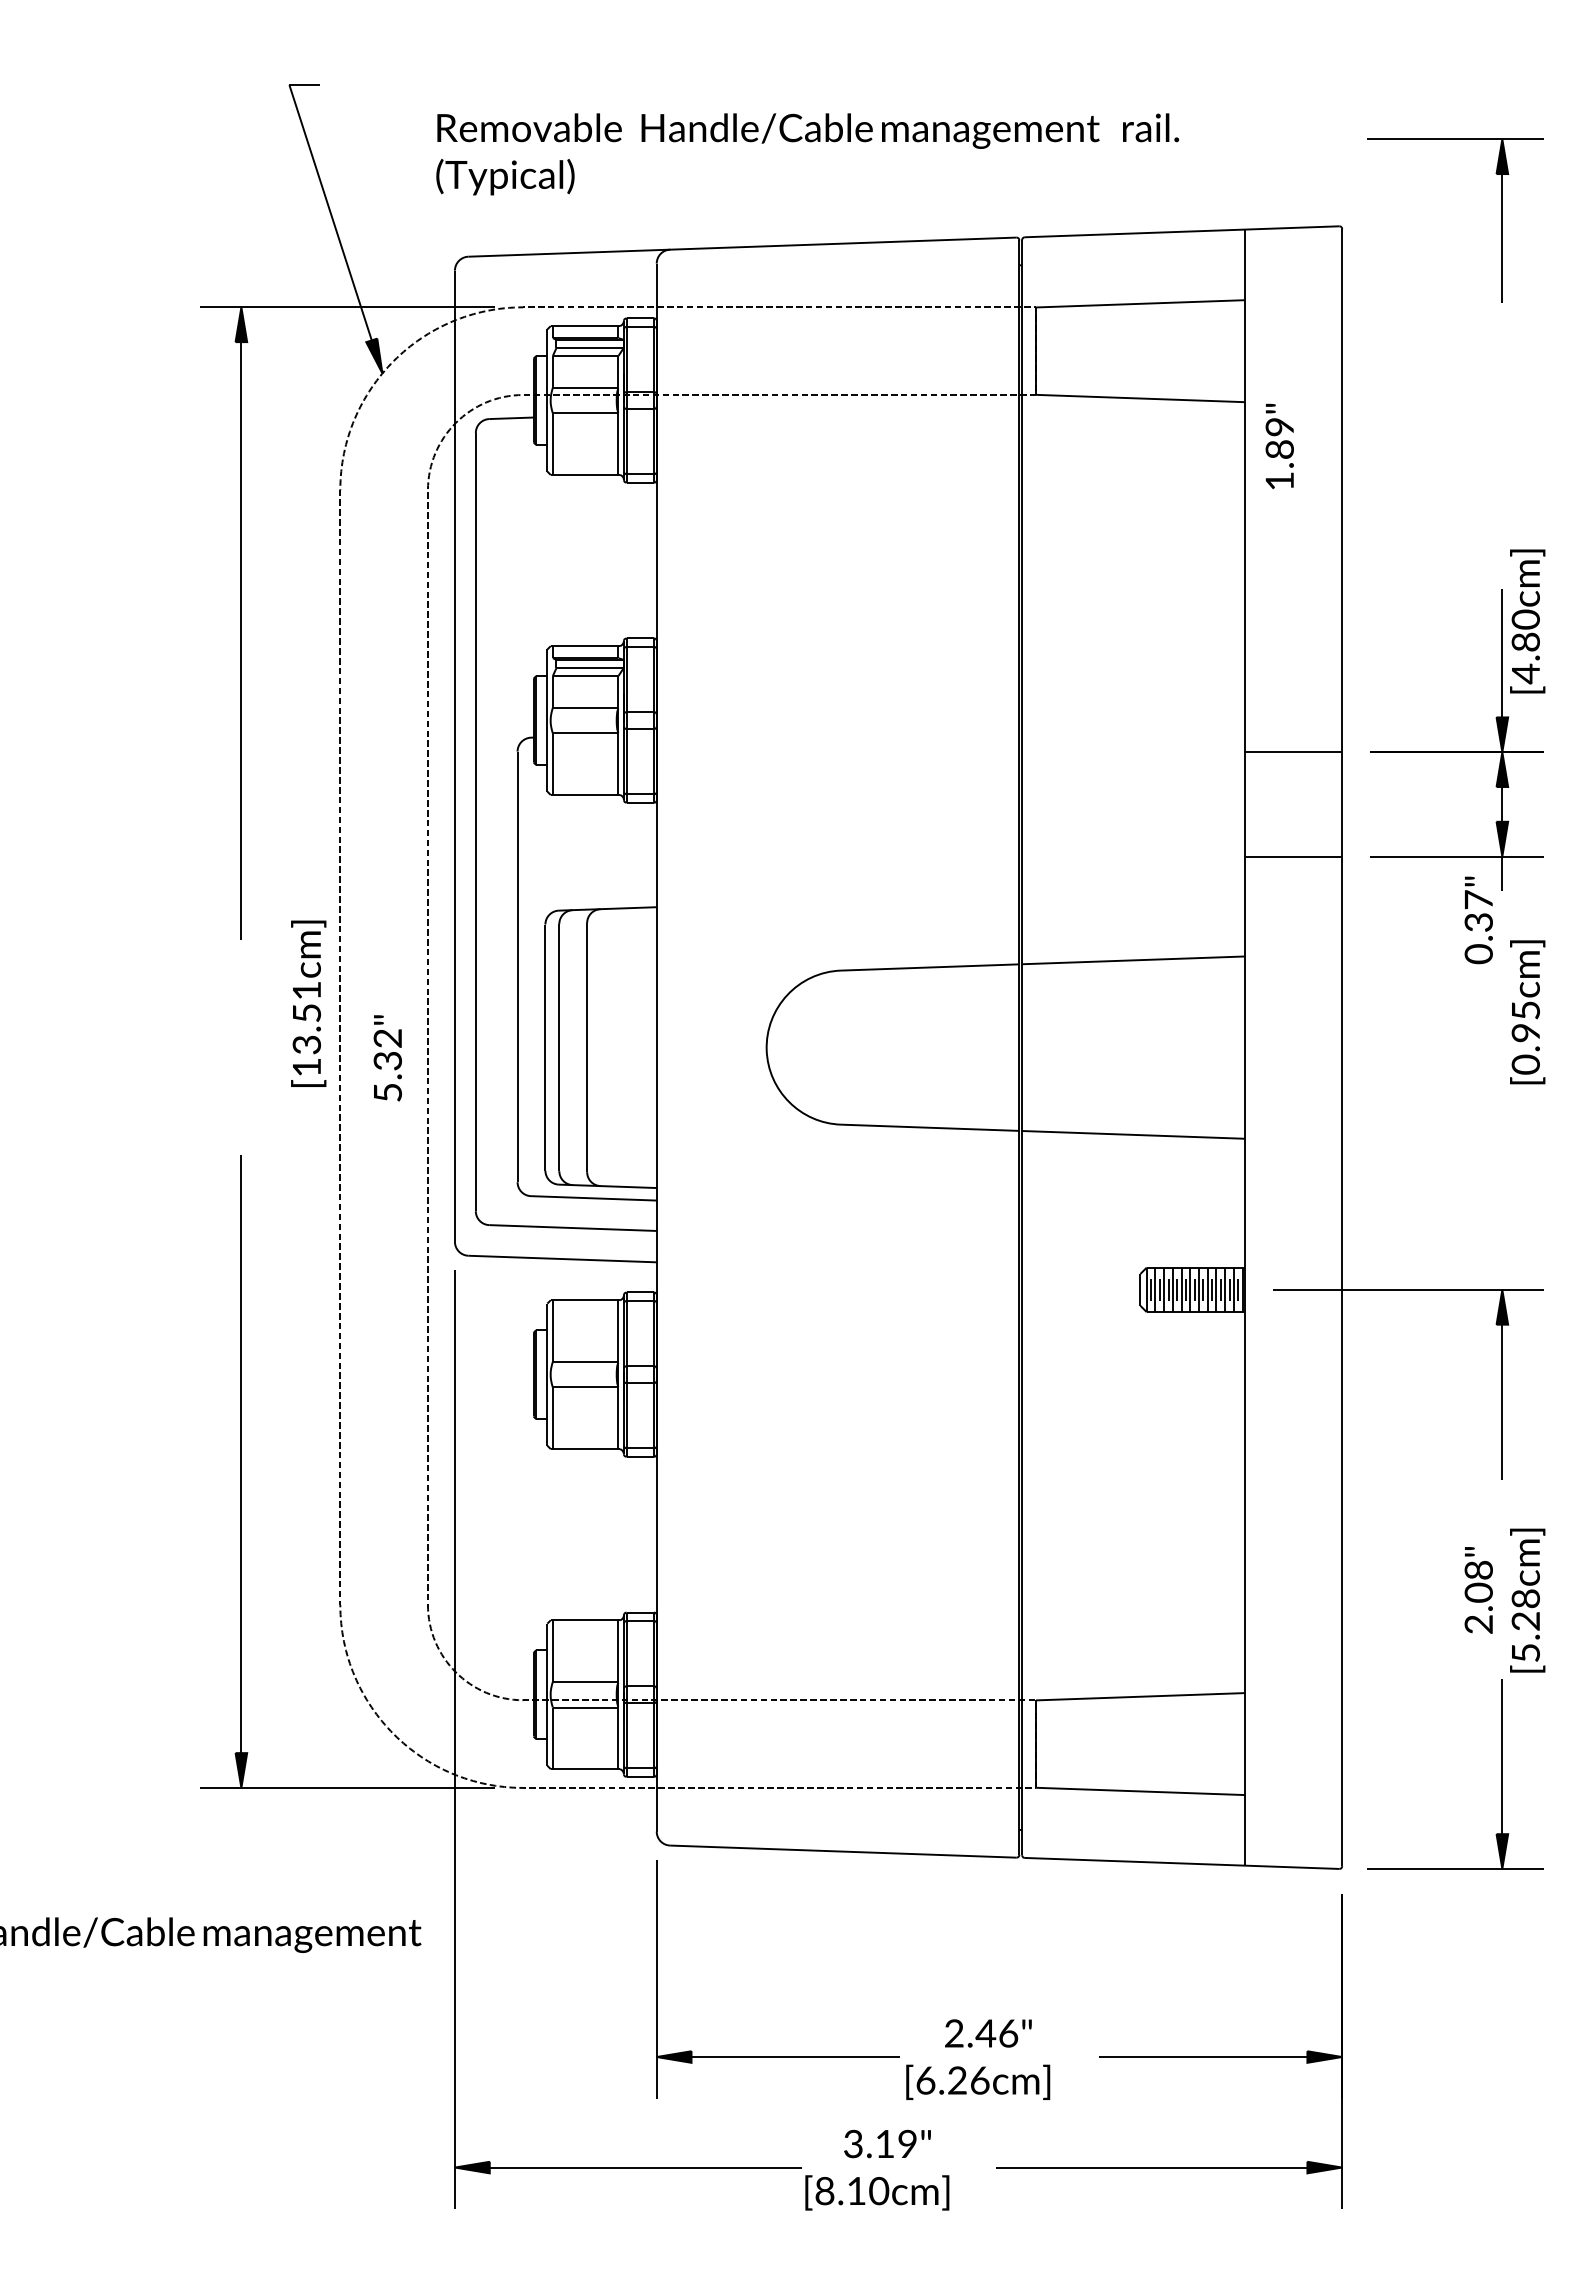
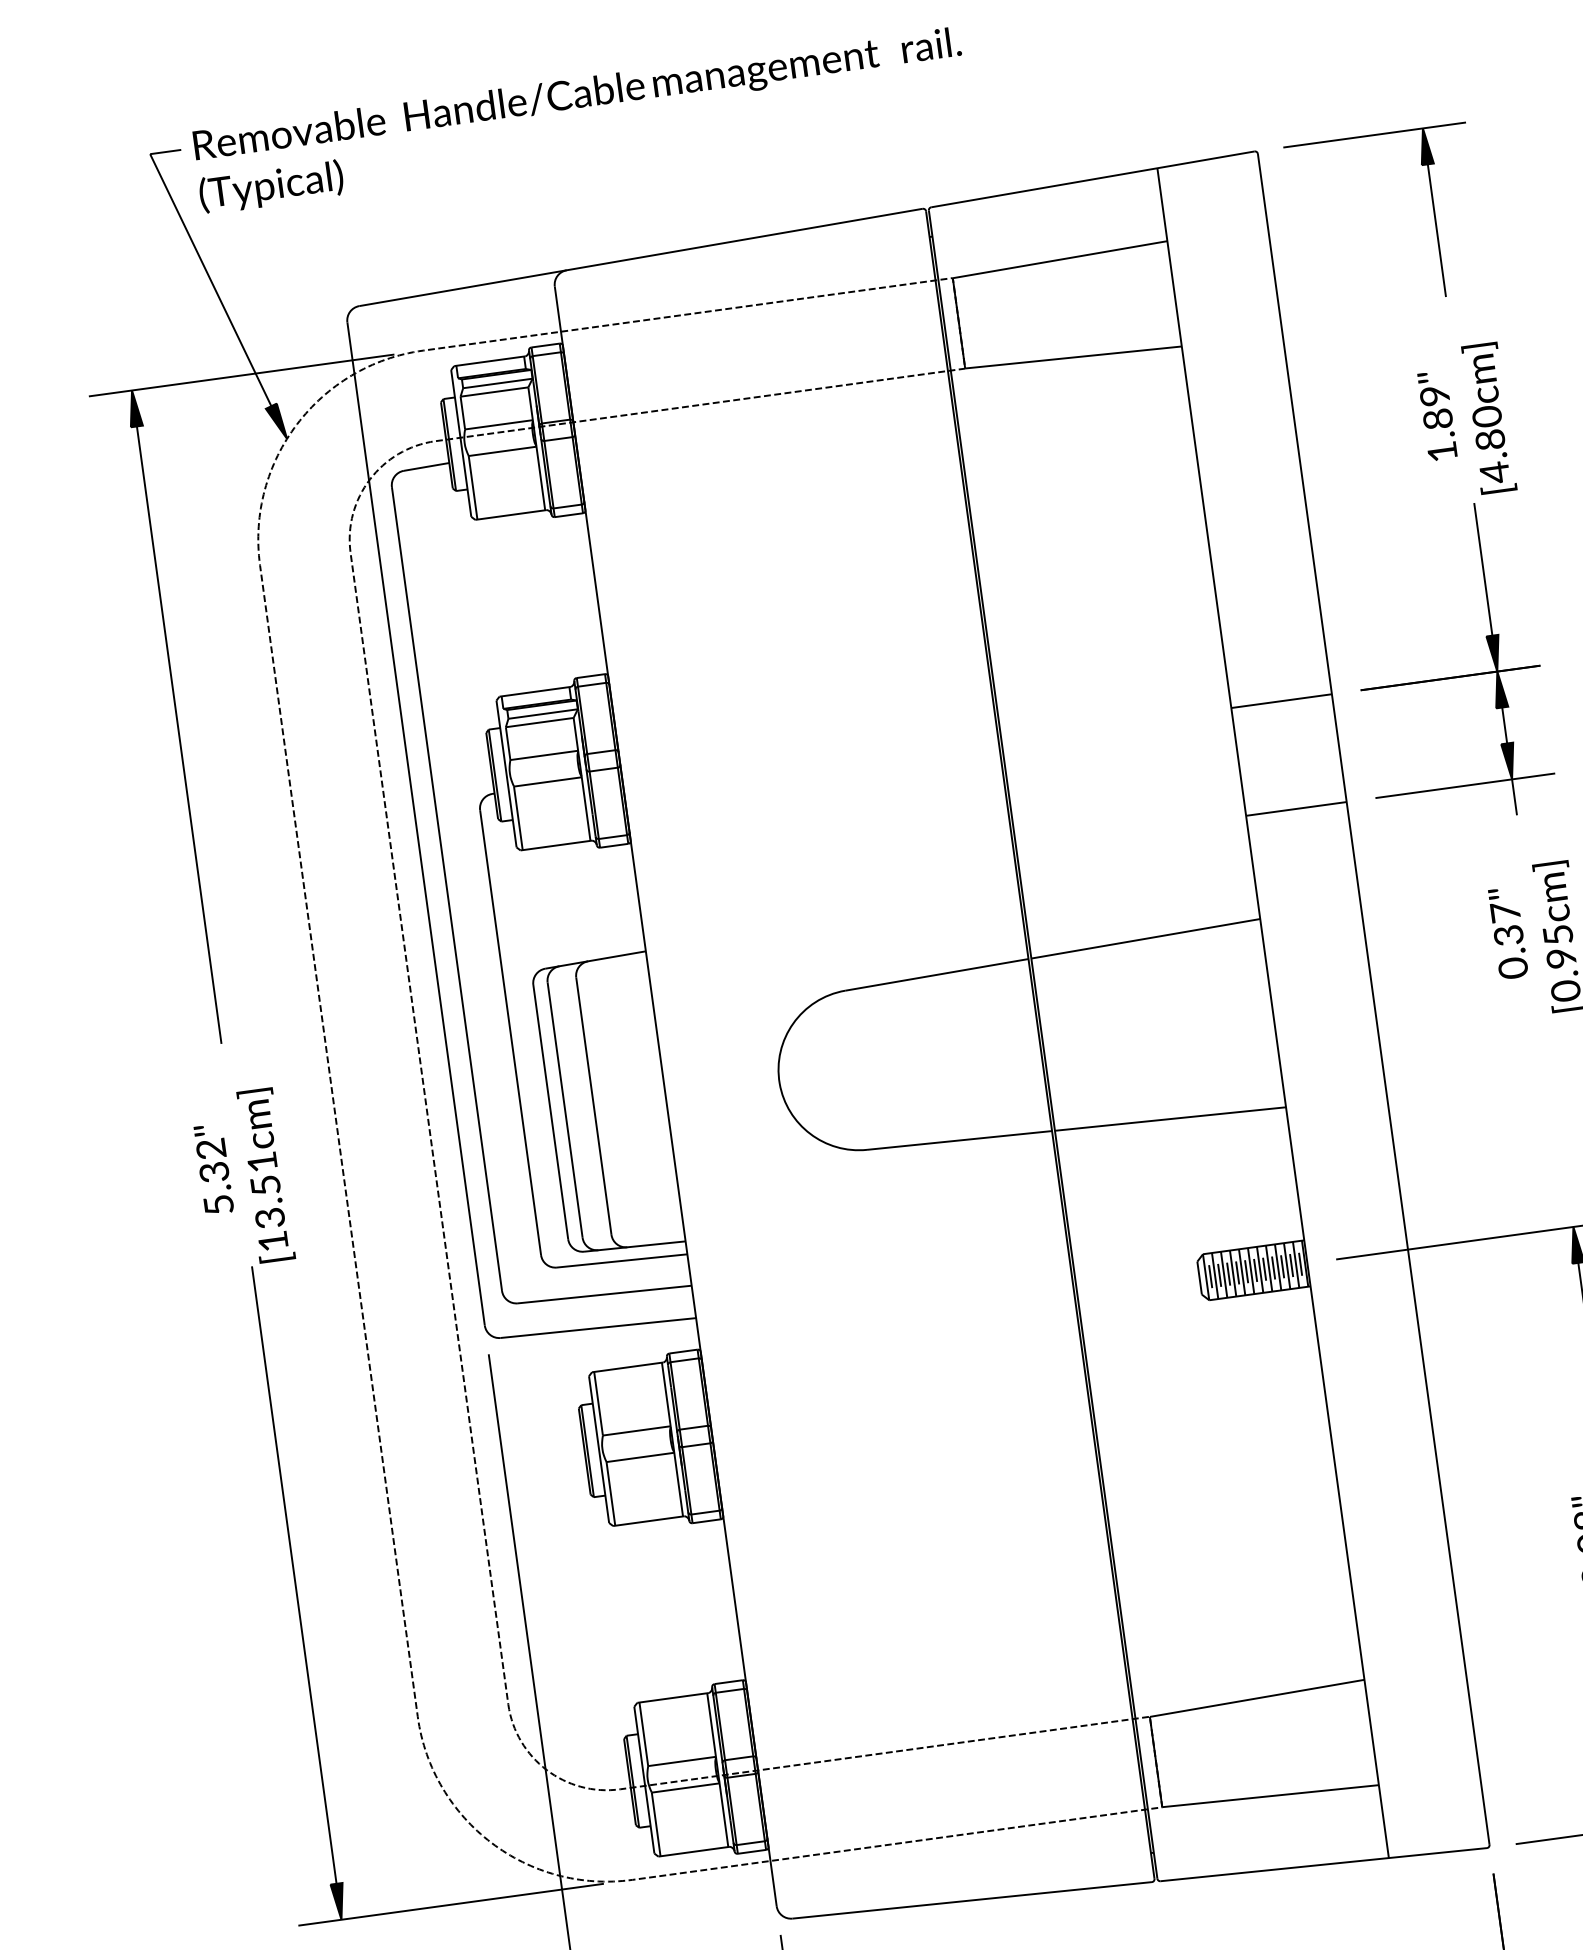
text: (807, 154) -> (580, 120), moved
part: (1501, 220) -> (1433, 212), moved
text: (1279, 445) -> (1437, 414), moved
text: (1527, 621) -> (1489, 418), moved
text: (1478, 920) -> (1508, 933), moved
text: (308, 1003) -> (265, 1175), moved
text: (387, 1058) -> (213, 1169), moved

